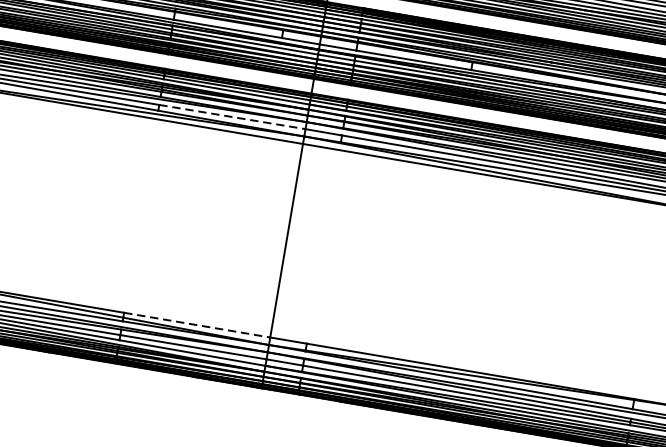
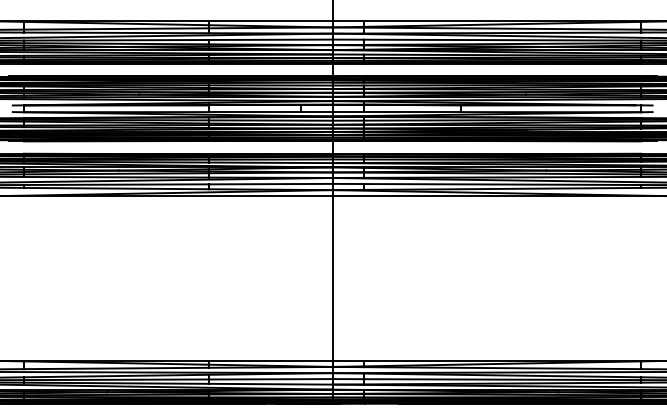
line: (232, 117) -> (270, 184), dashed -> solid
line: (196, 325) -> (270, 360), dashed -> solid

